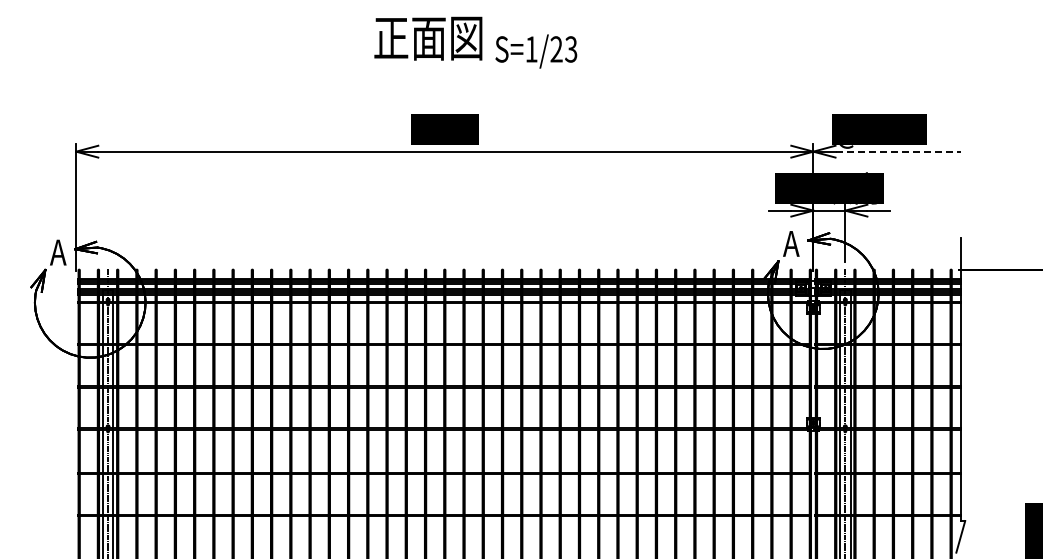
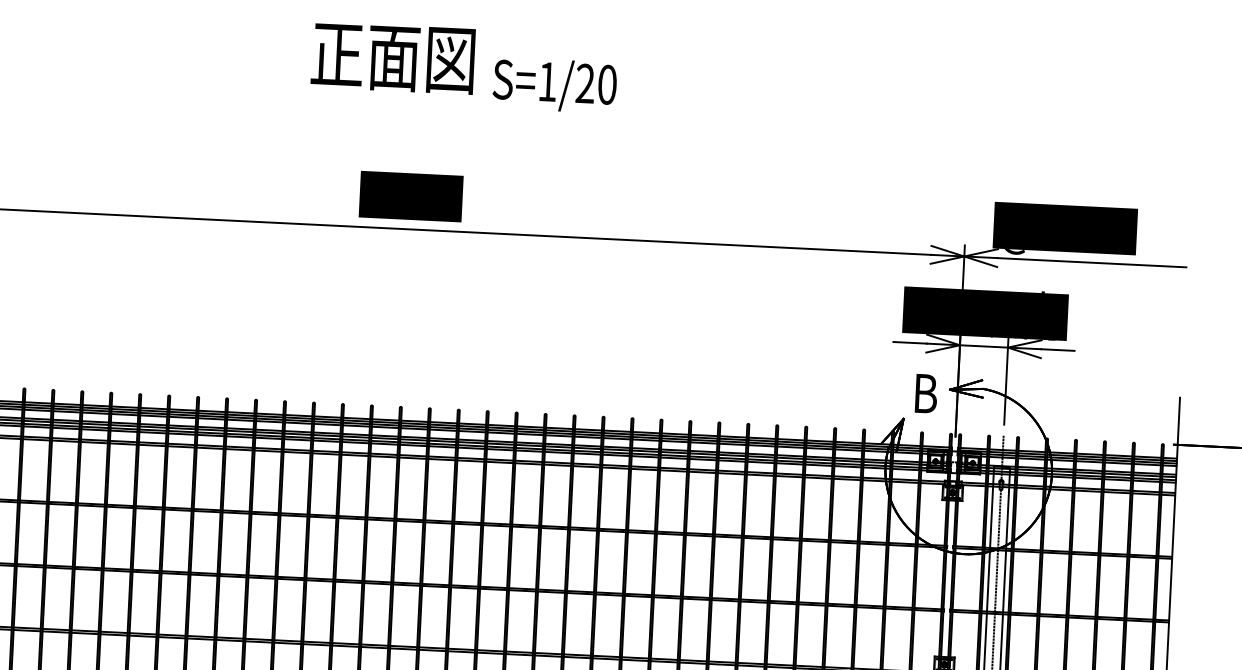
text: (571, 49) -> (607, 84), S=1/23 -> S=1/20
line: (898, 151) -> (1092, 262), dashed -> solid
text: (791, 243) -> (924, 393), A -> B

